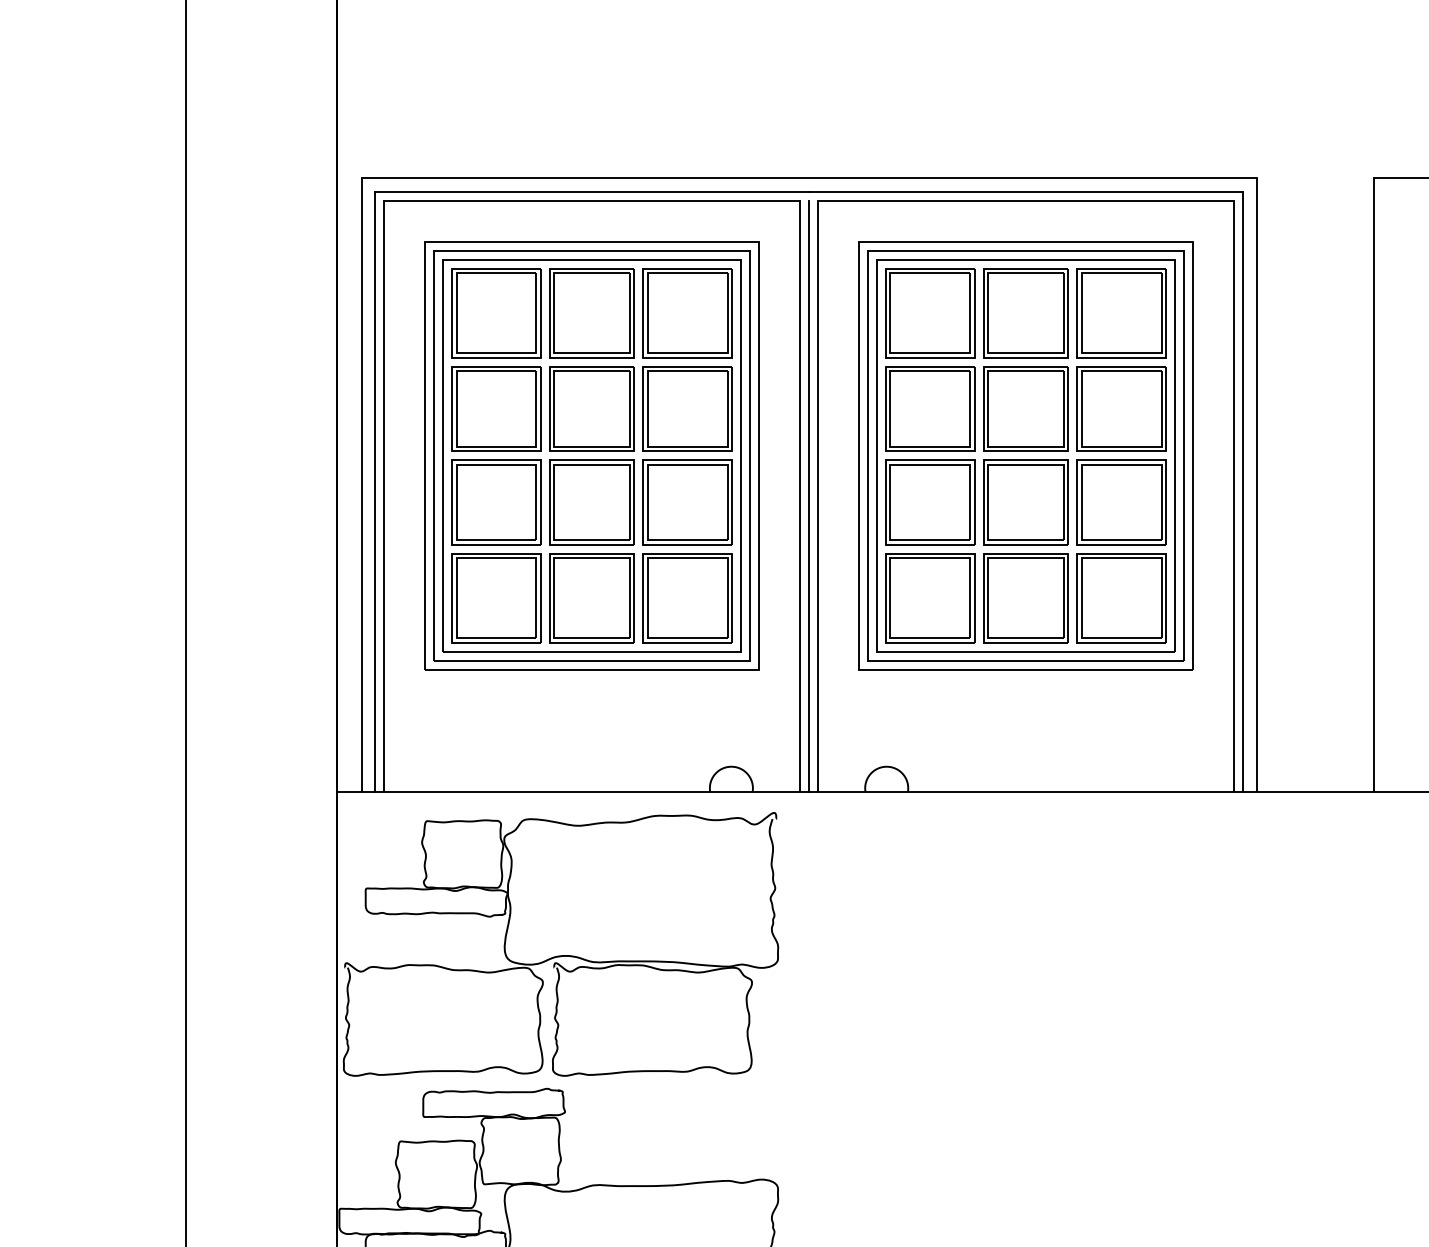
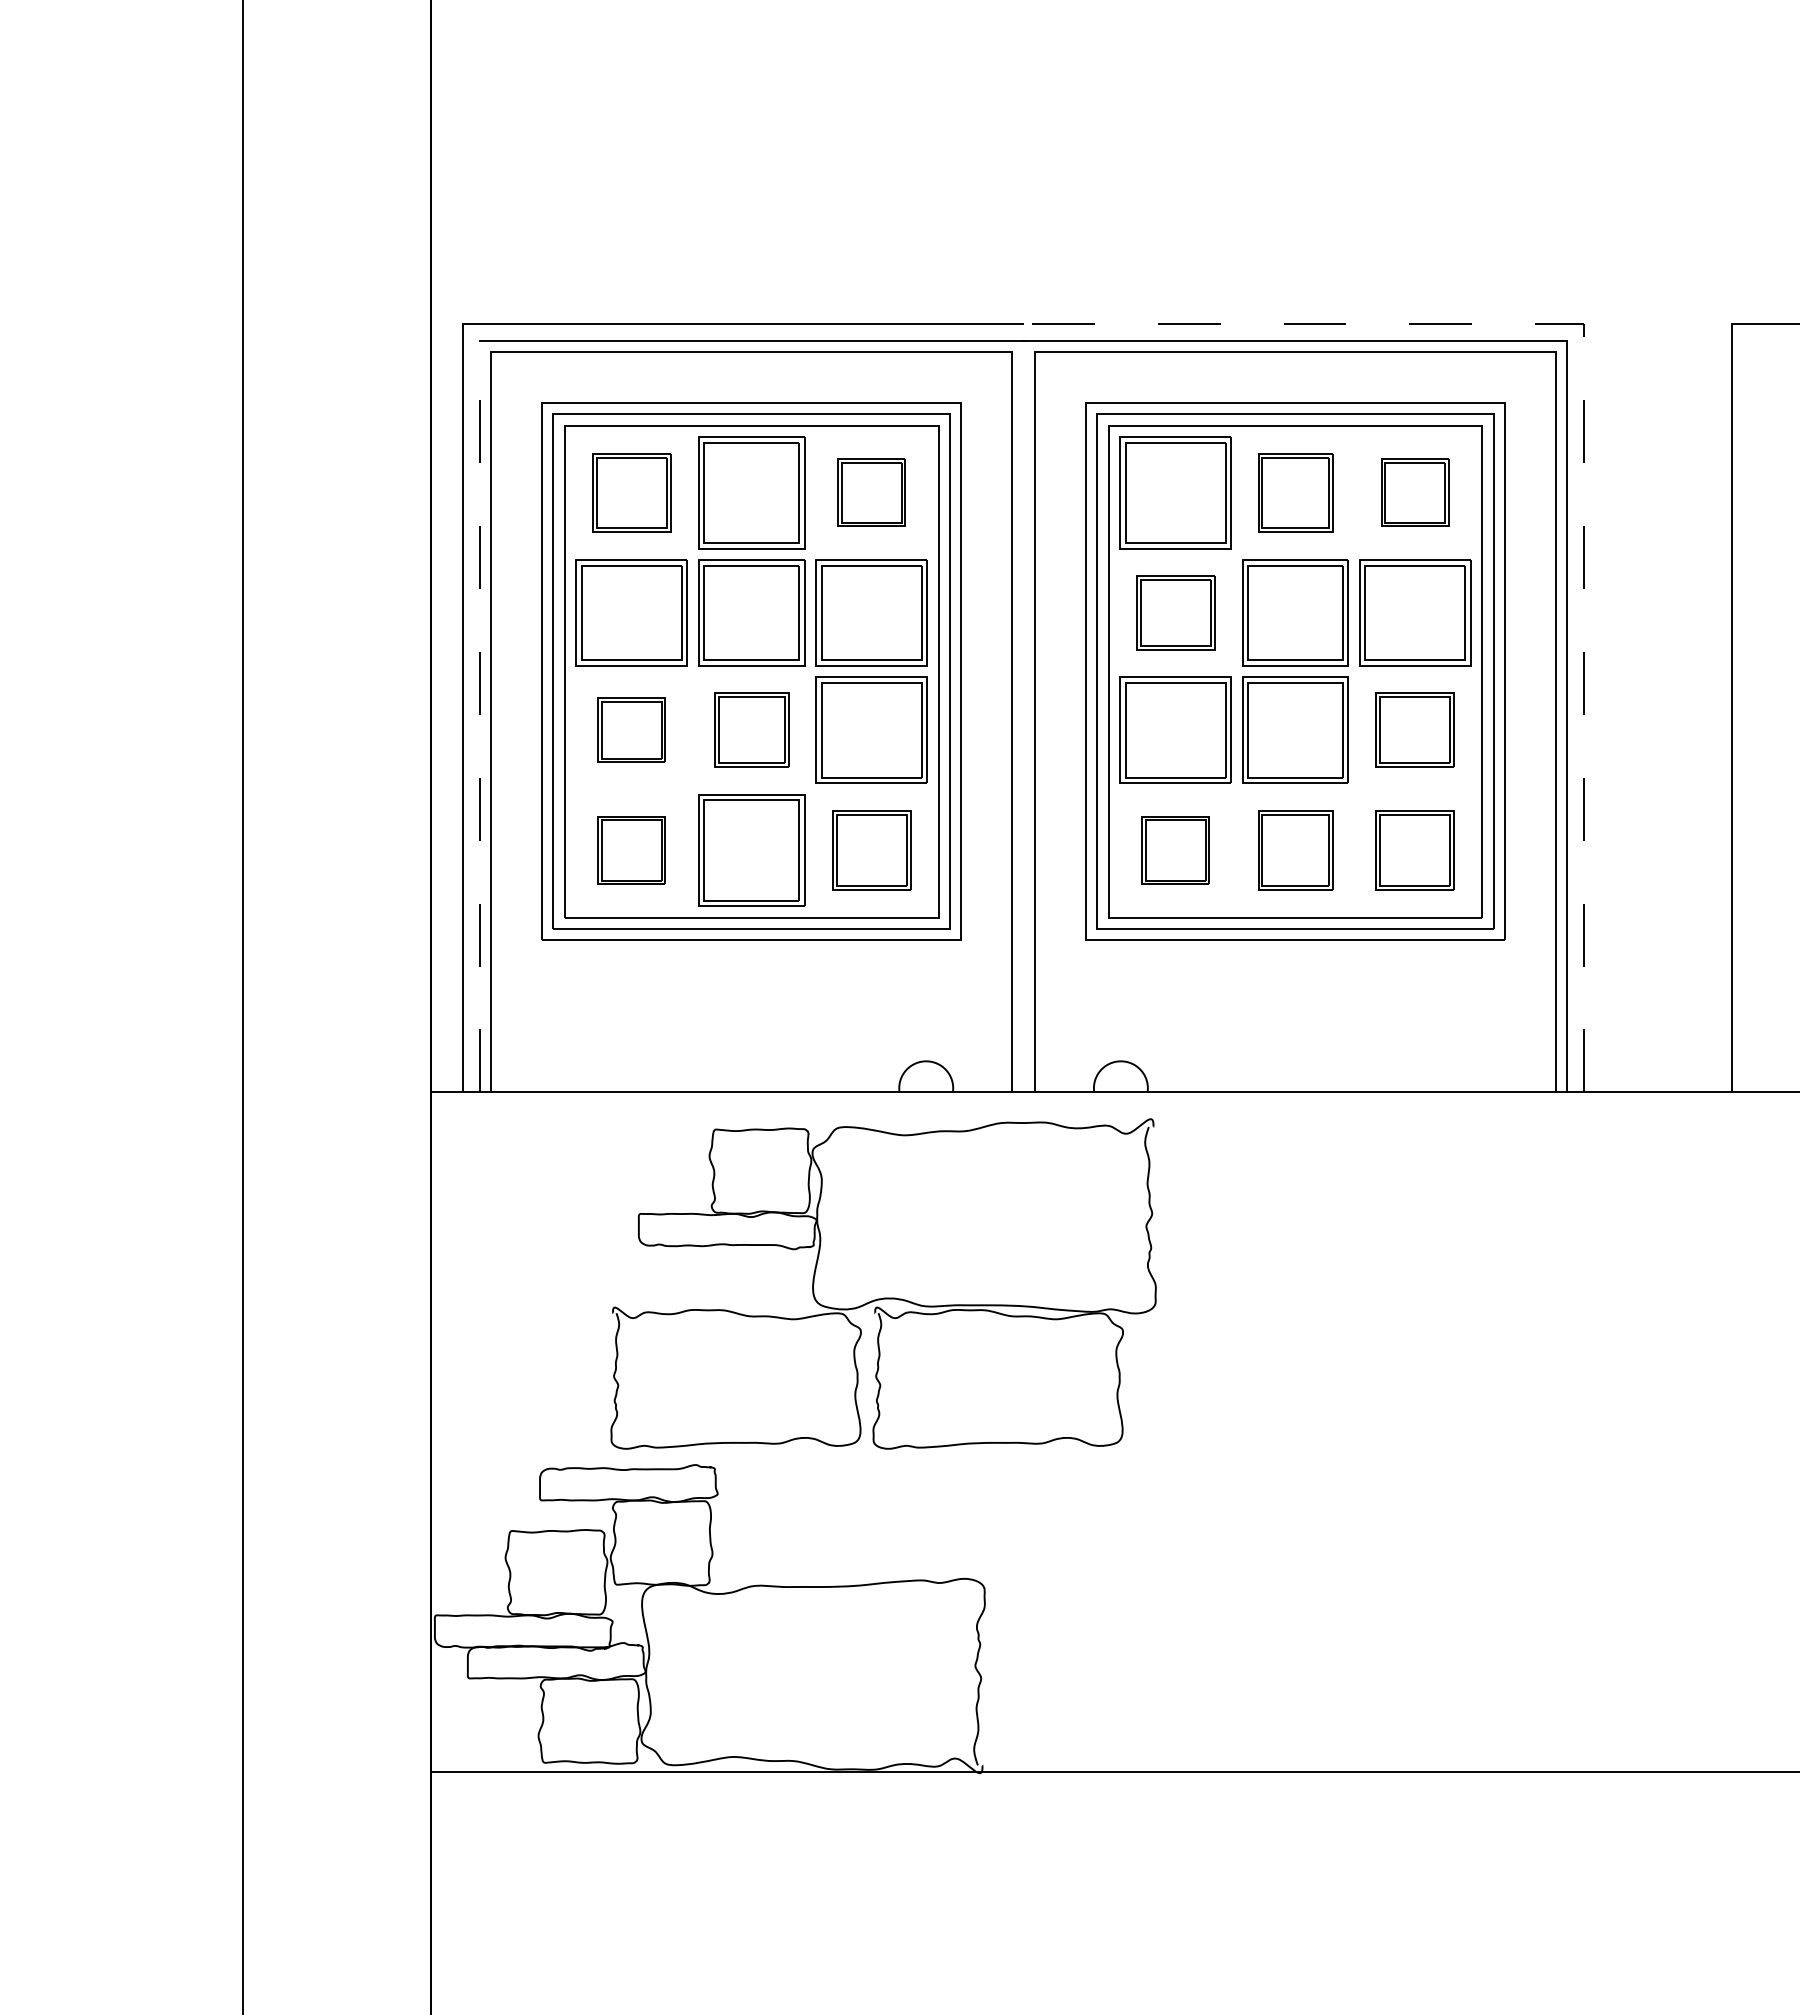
line: (1256, 260) -> (1584, 426), solid -> dashed
part: (496, 312) -> (631, 492), size x0.7
part: (687, 312) -> (871, 492), size x0.6
part: (1026, 312) -> (1295, 492), size x0.7
part: (1121, 312) -> (1415, 492), size x0.6
part: (930, 408) -> (1175, 612), size x0.7
line: (375, 491) -> (479, 716), solid -> dashed
line: (809, 496) -> (1023, 722), removed
part: (496, 502) -> (631, 729), size x0.6
part: (592, 502) -> (751, 729), size x0.7
part: (1121, 502) -> (1415, 729), size x0.7
part: (496, 598) -> (631, 850), size x0.6
part: (687, 598) -> (871, 850), size x0.7
part: (930, 598) -> (1175, 850), size x0.6
part: (1026, 598) -> (1295, 850), size x0.7
part: (1121, 598) -> (1415, 850), size x0.7
part: (560, 955) -> (883, 1297), moved

